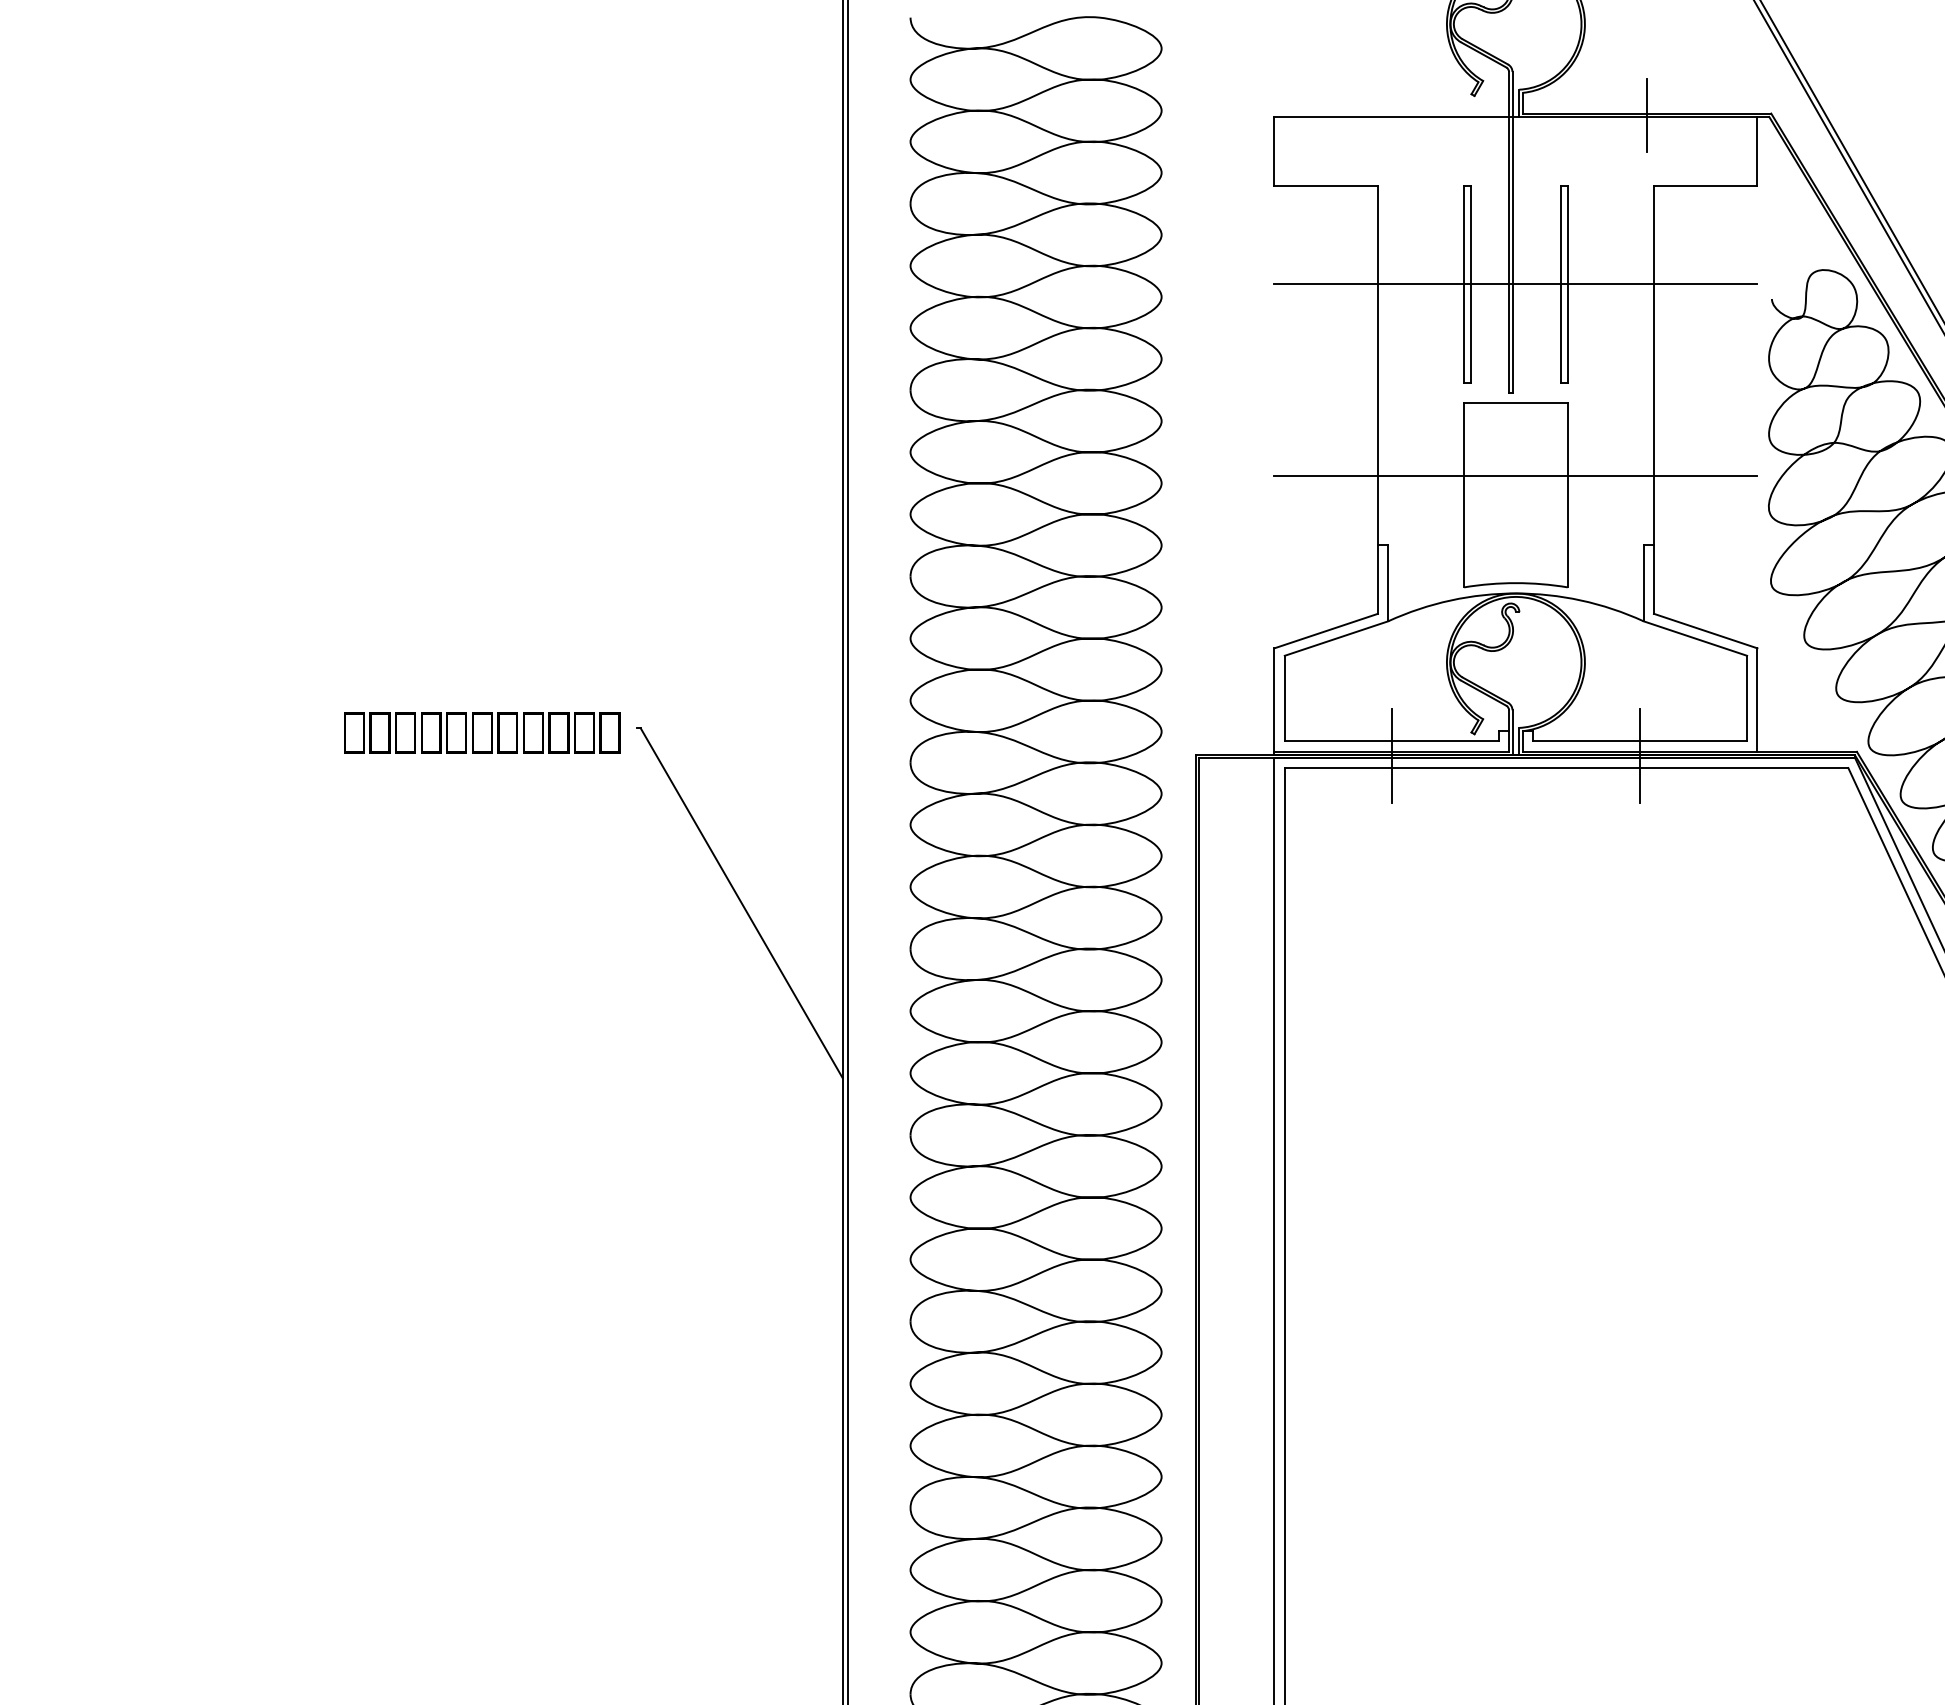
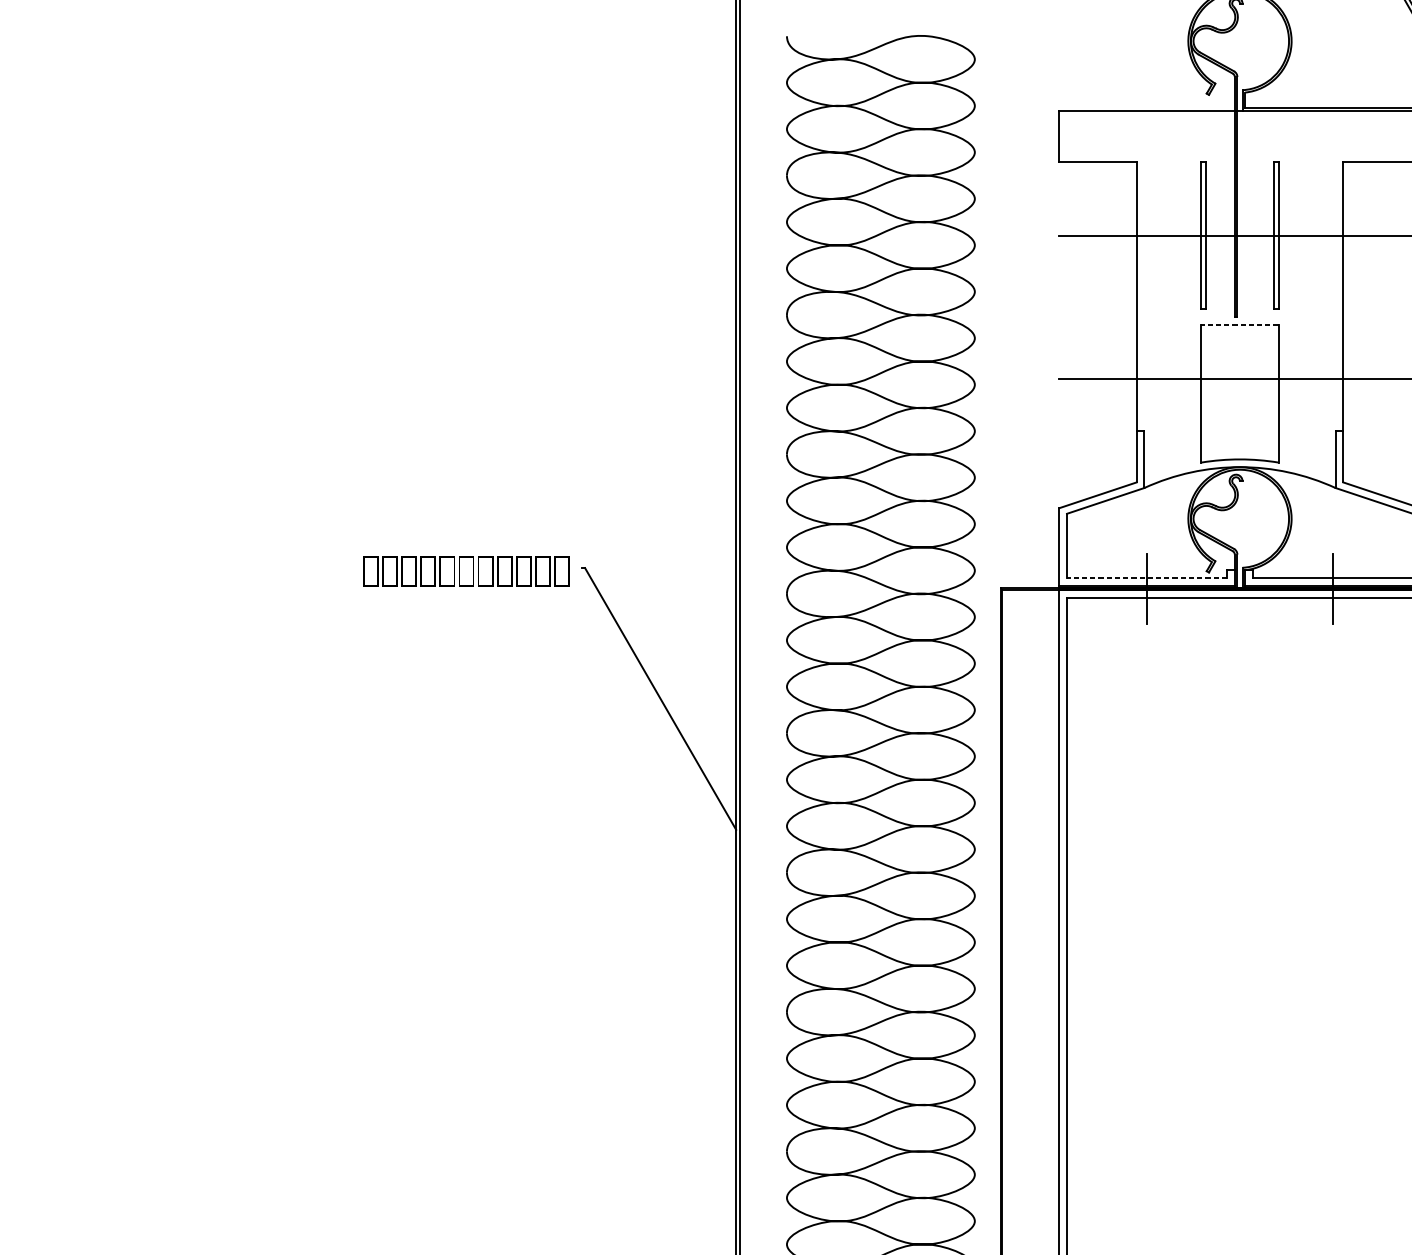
line: (1647, 115) -> (1338, 109), removed
line: (1515, 403) -> (1239, 325), solid -> dashed
line: (1391, 741) -> (1146, 577), solid -> dashed

